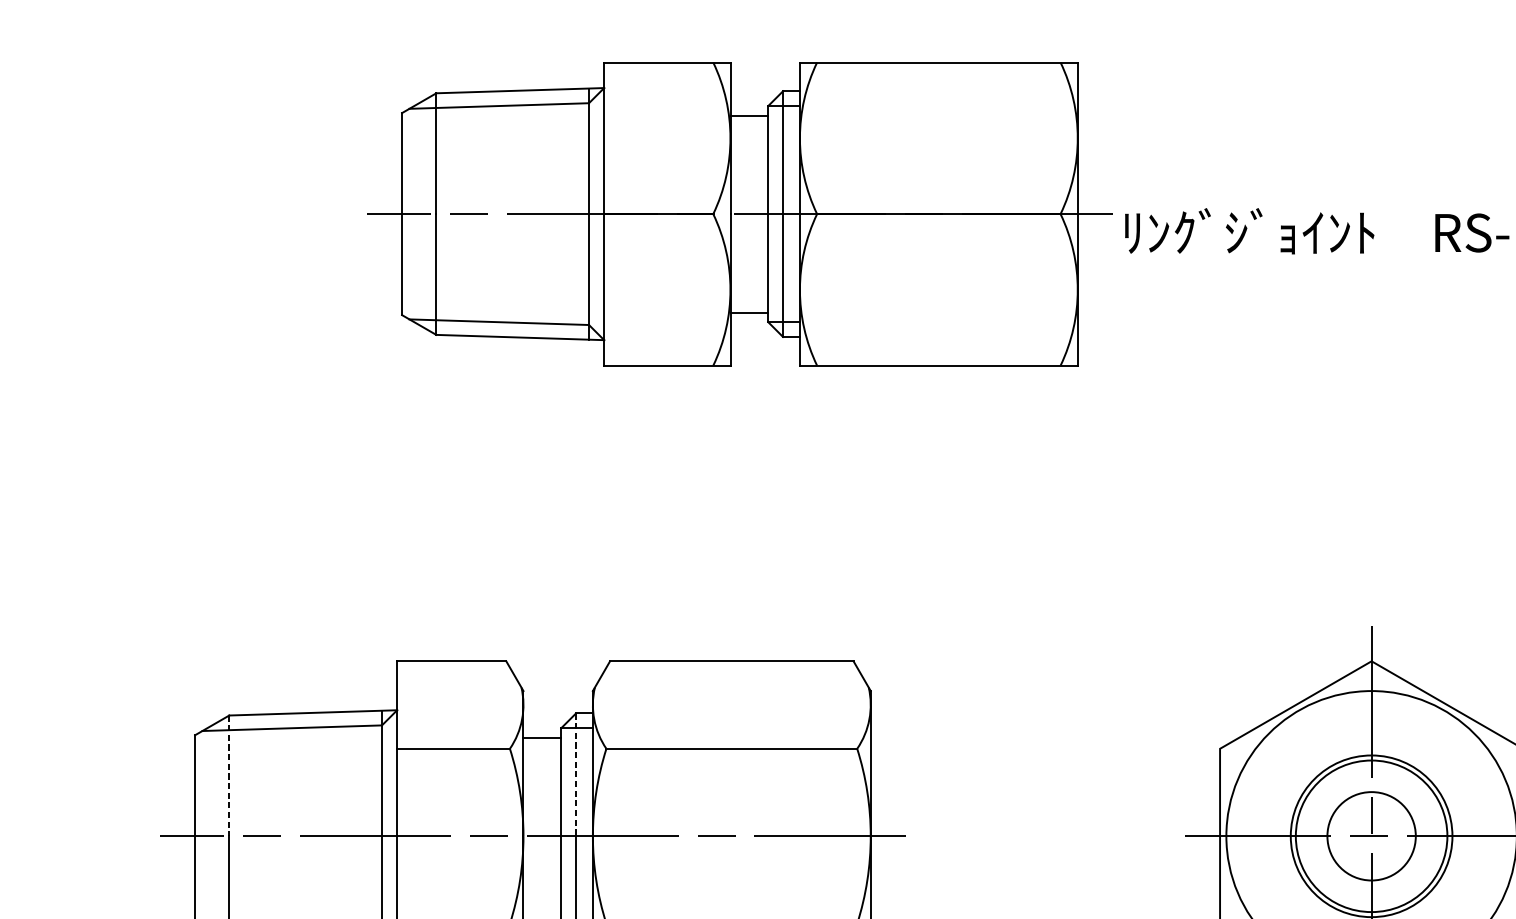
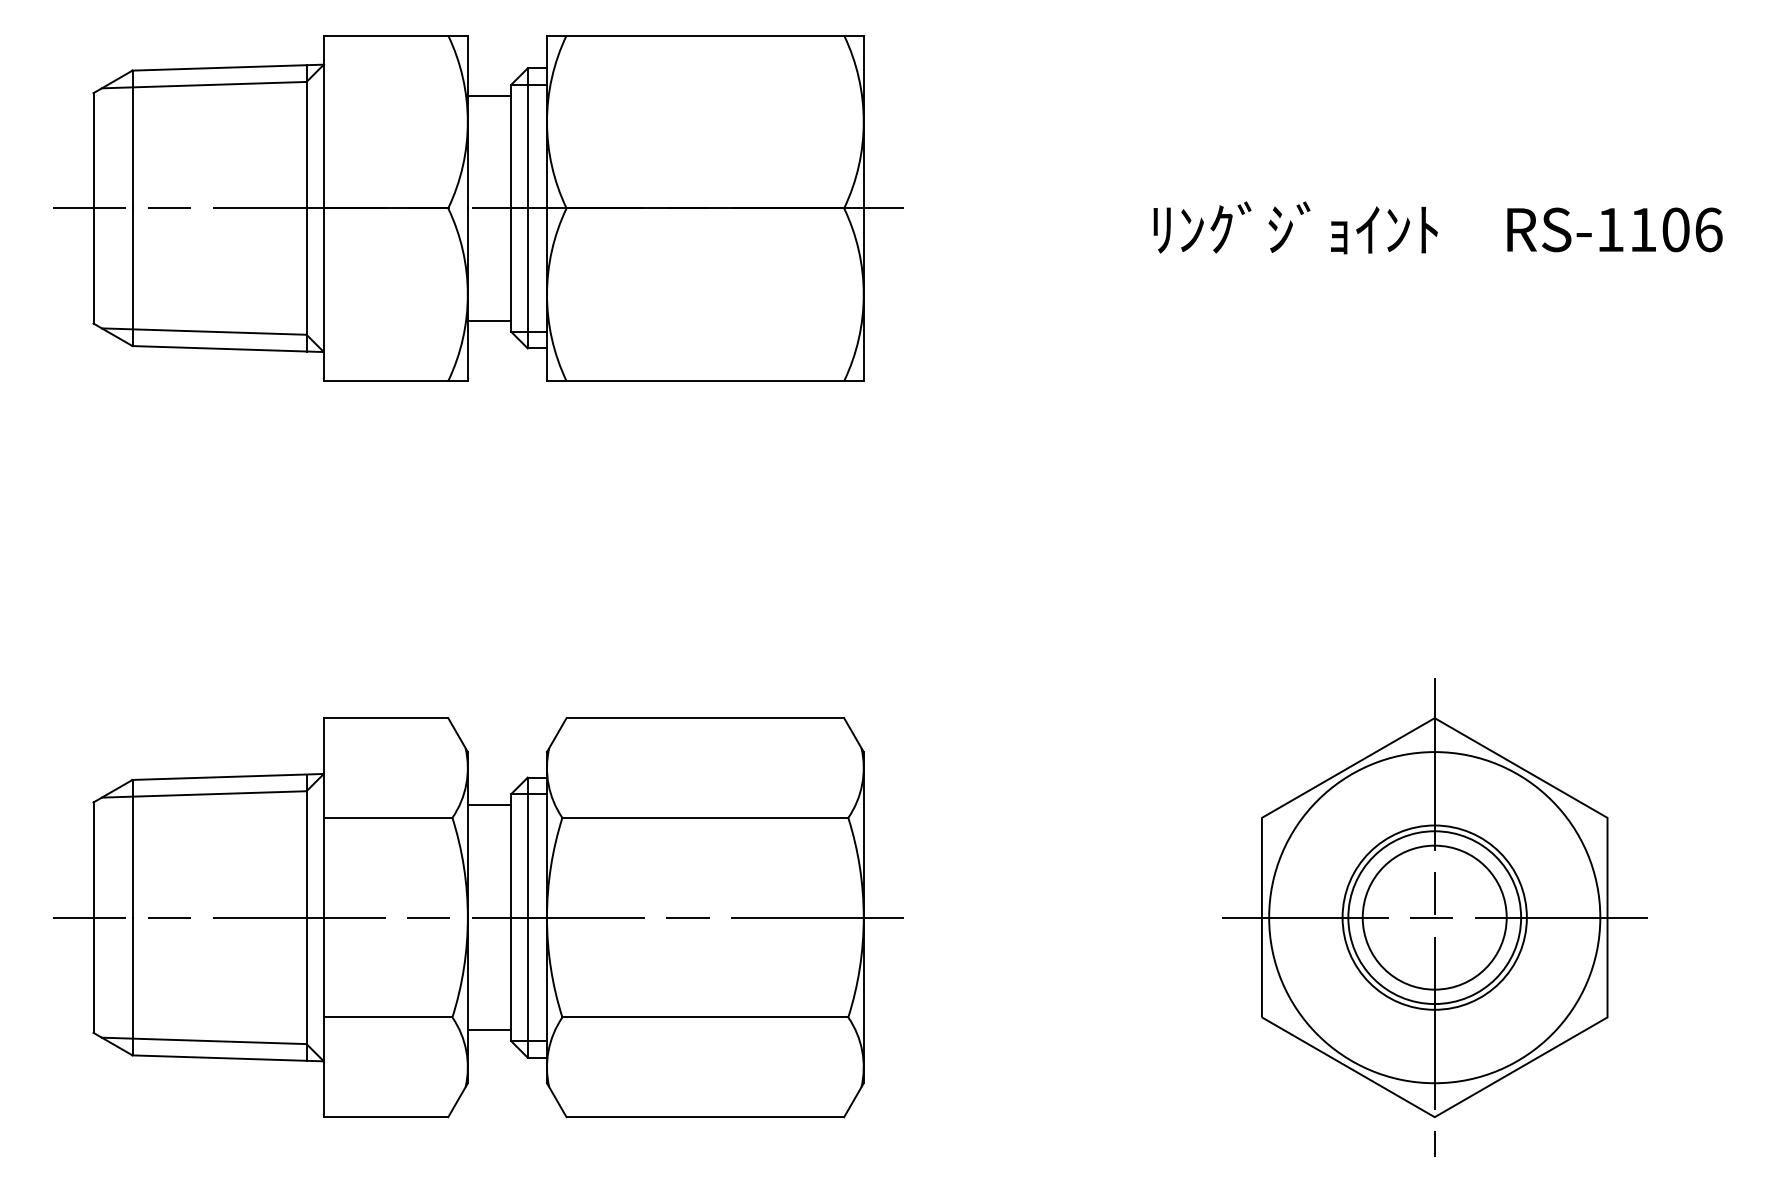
part: (739, 214) -> (478, 208), moved
line: (229, 775) -> (132, 848), dashed -> solid
line: (575, 775) -> (527, 848), dashed -> solid
circle: (1371, 836) -> (1434, 917), size x1.43

